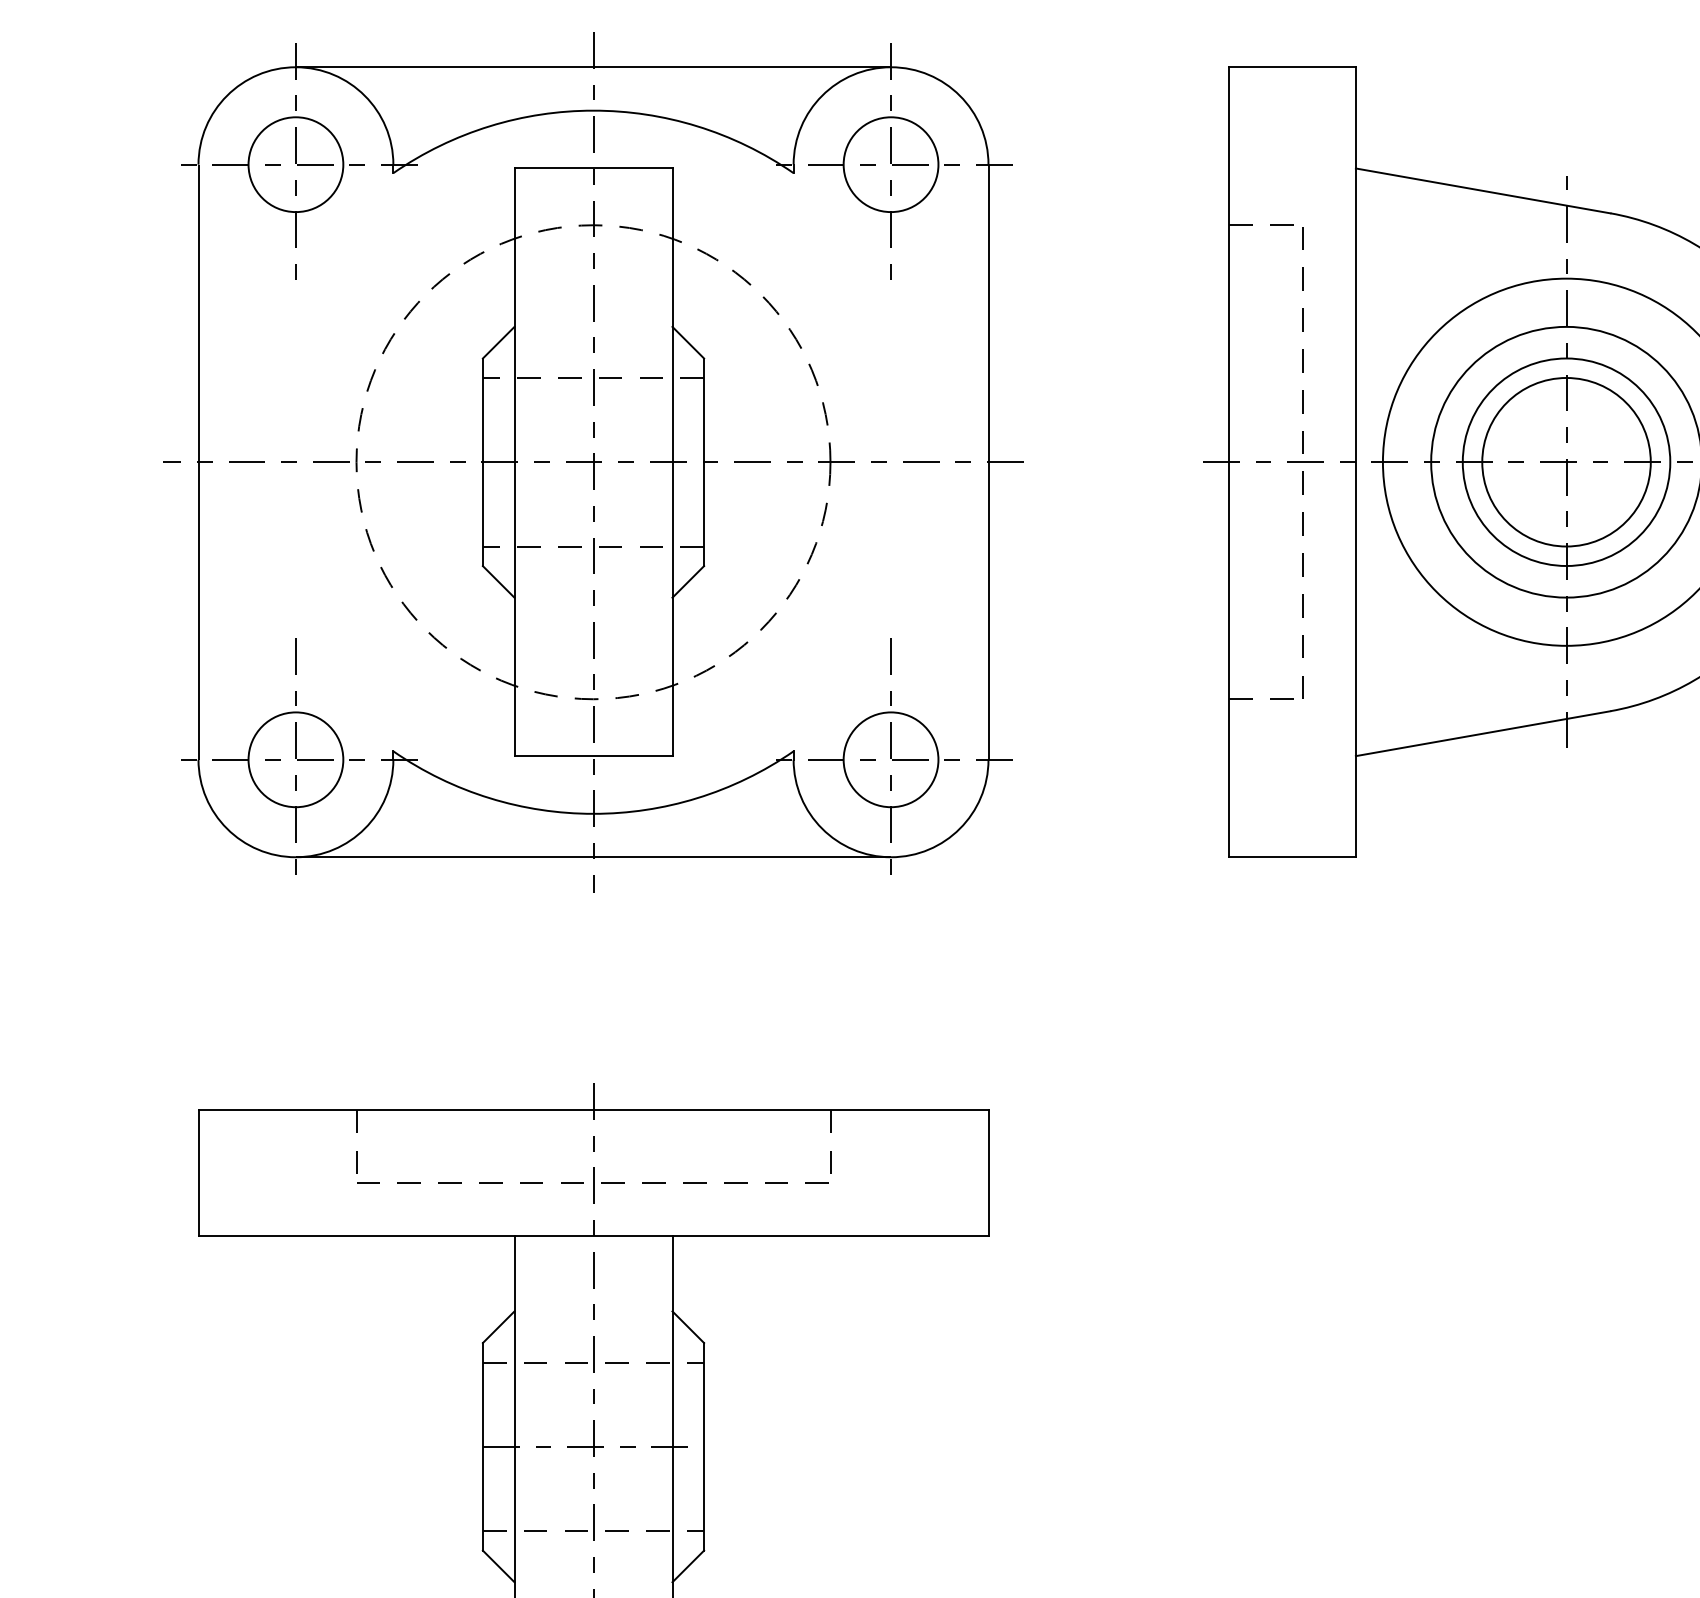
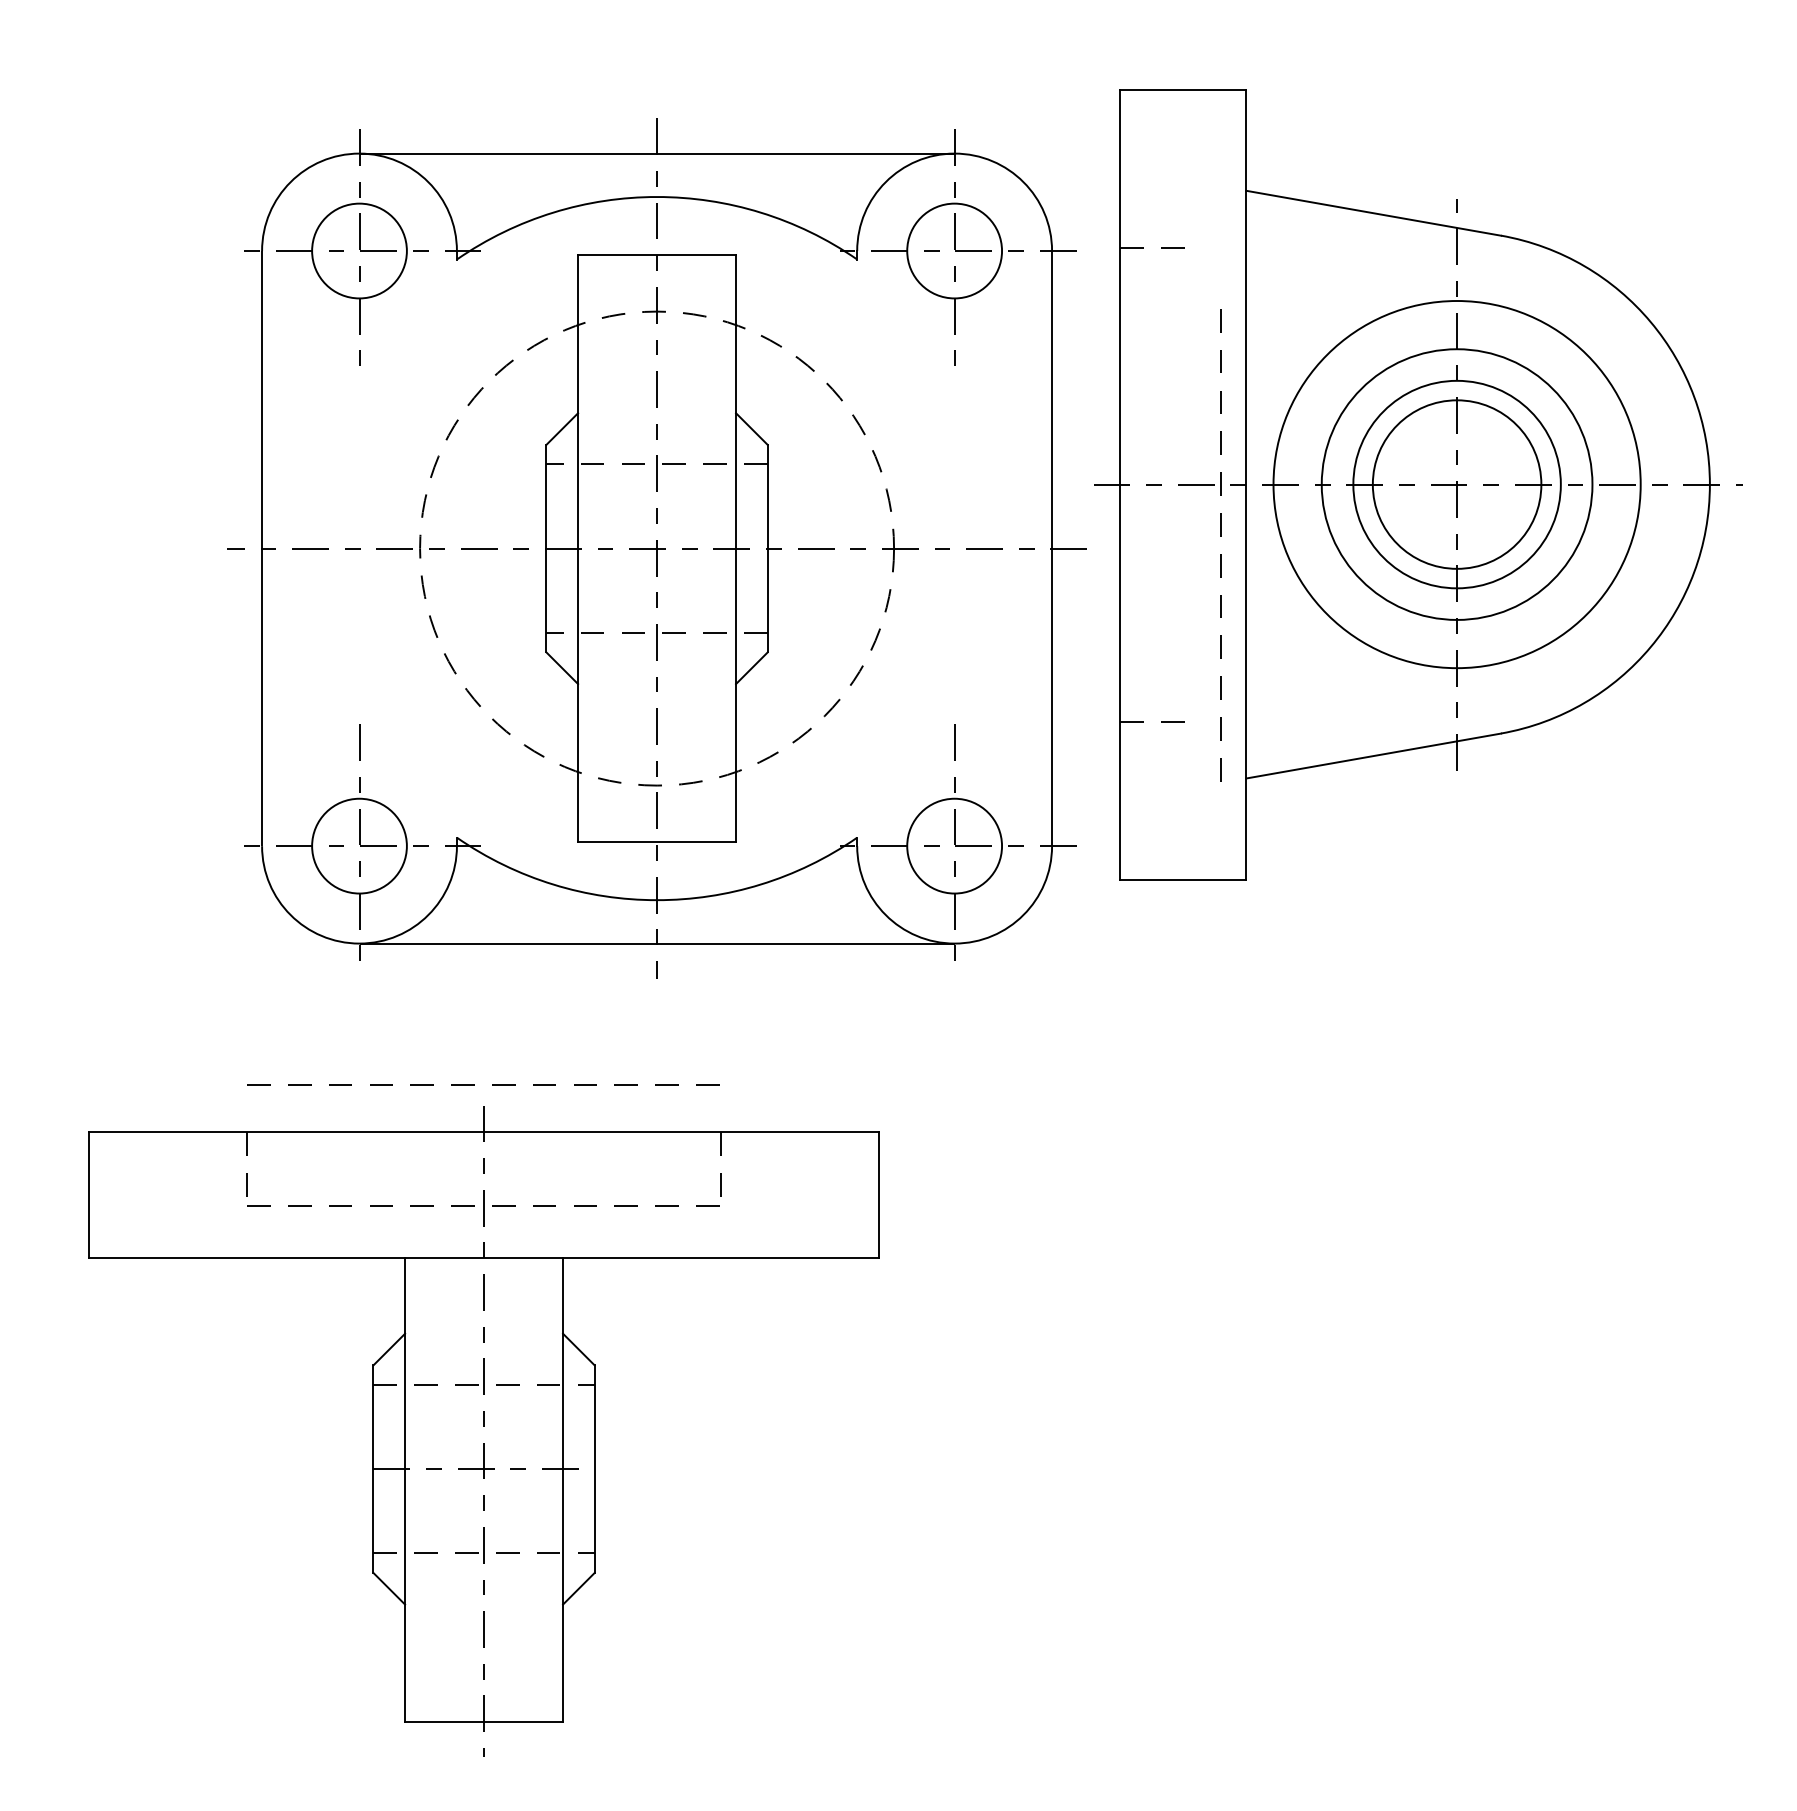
line: (1302, 454) -> (1220, 536), moved
part: (592, 462) -> (656, 548), moved
line: (583, 1062) -> (474, 1084), added

